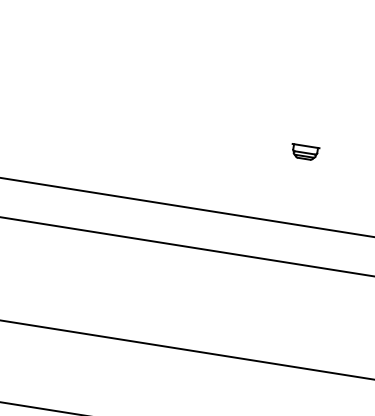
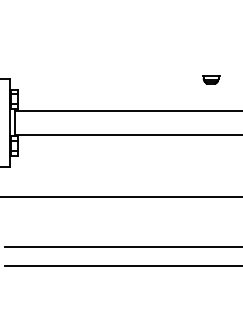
part: (305, 152) -> (211, 79), moved

